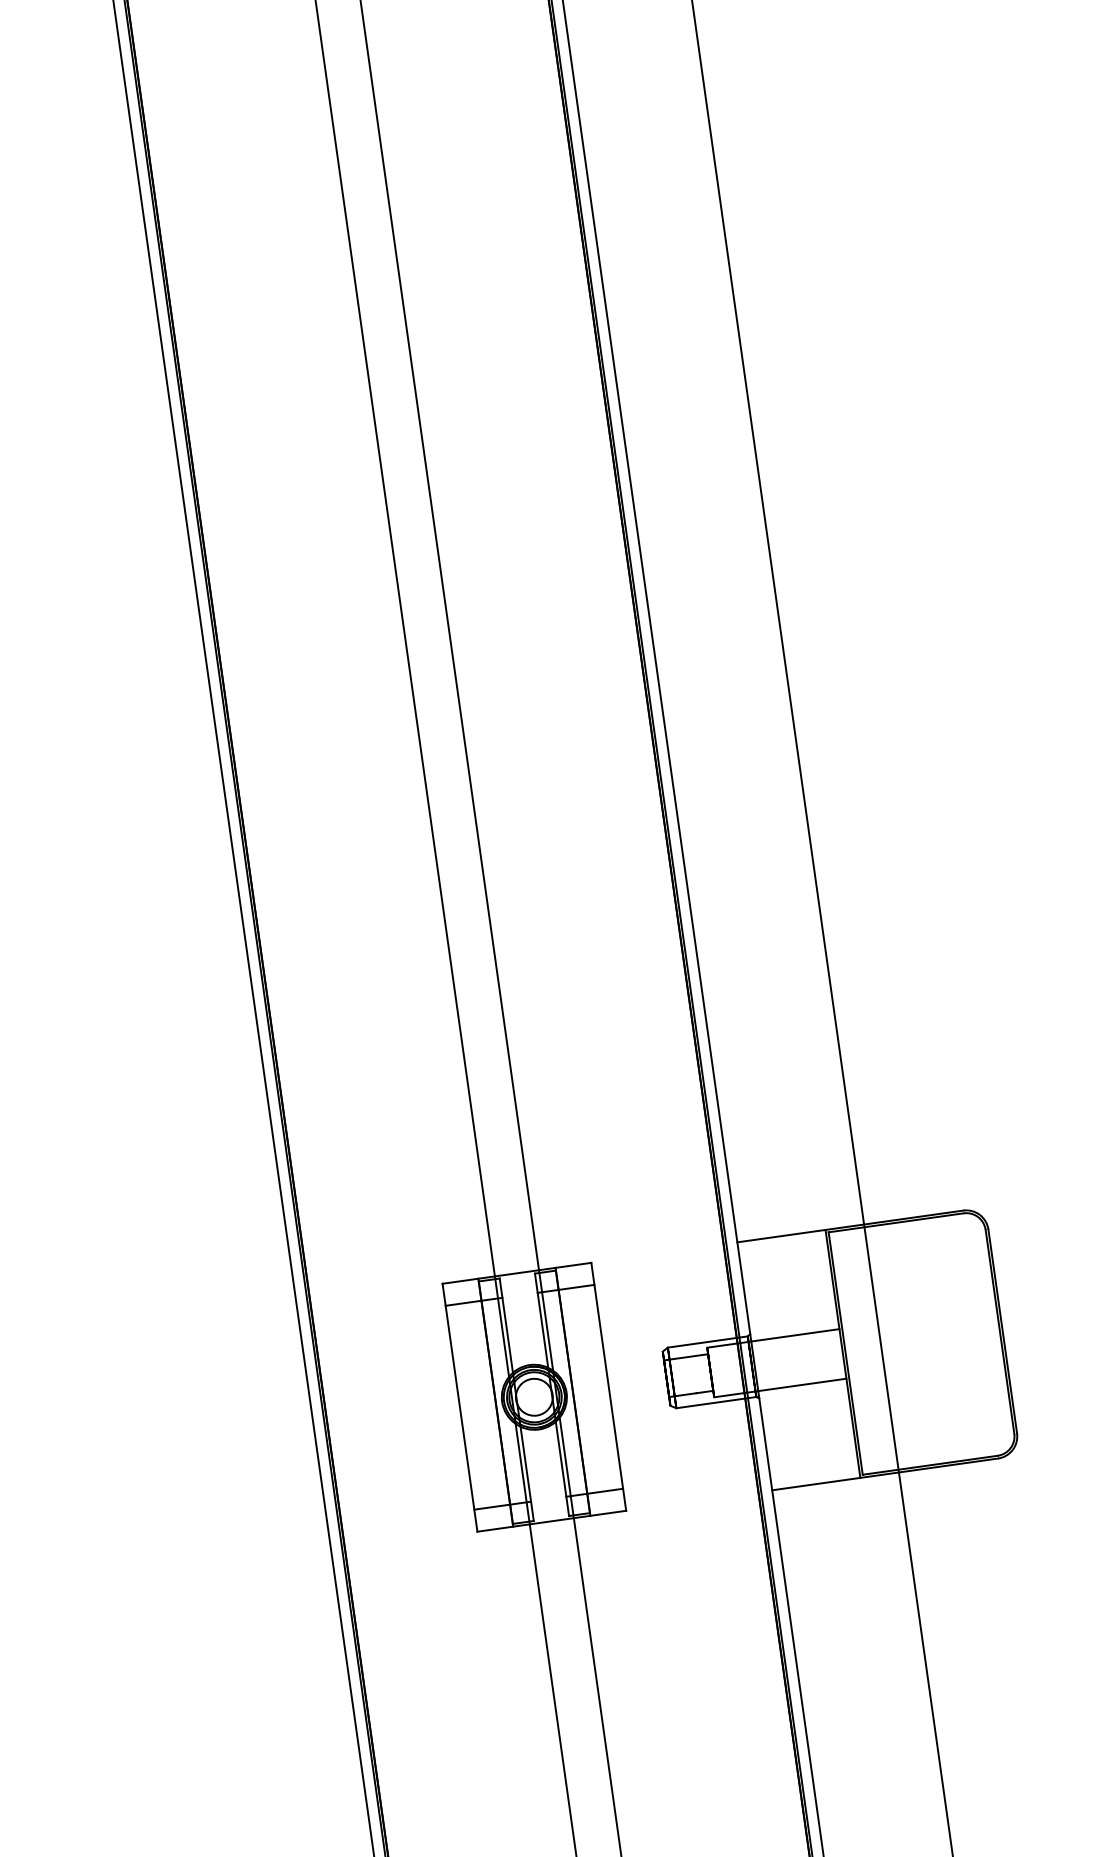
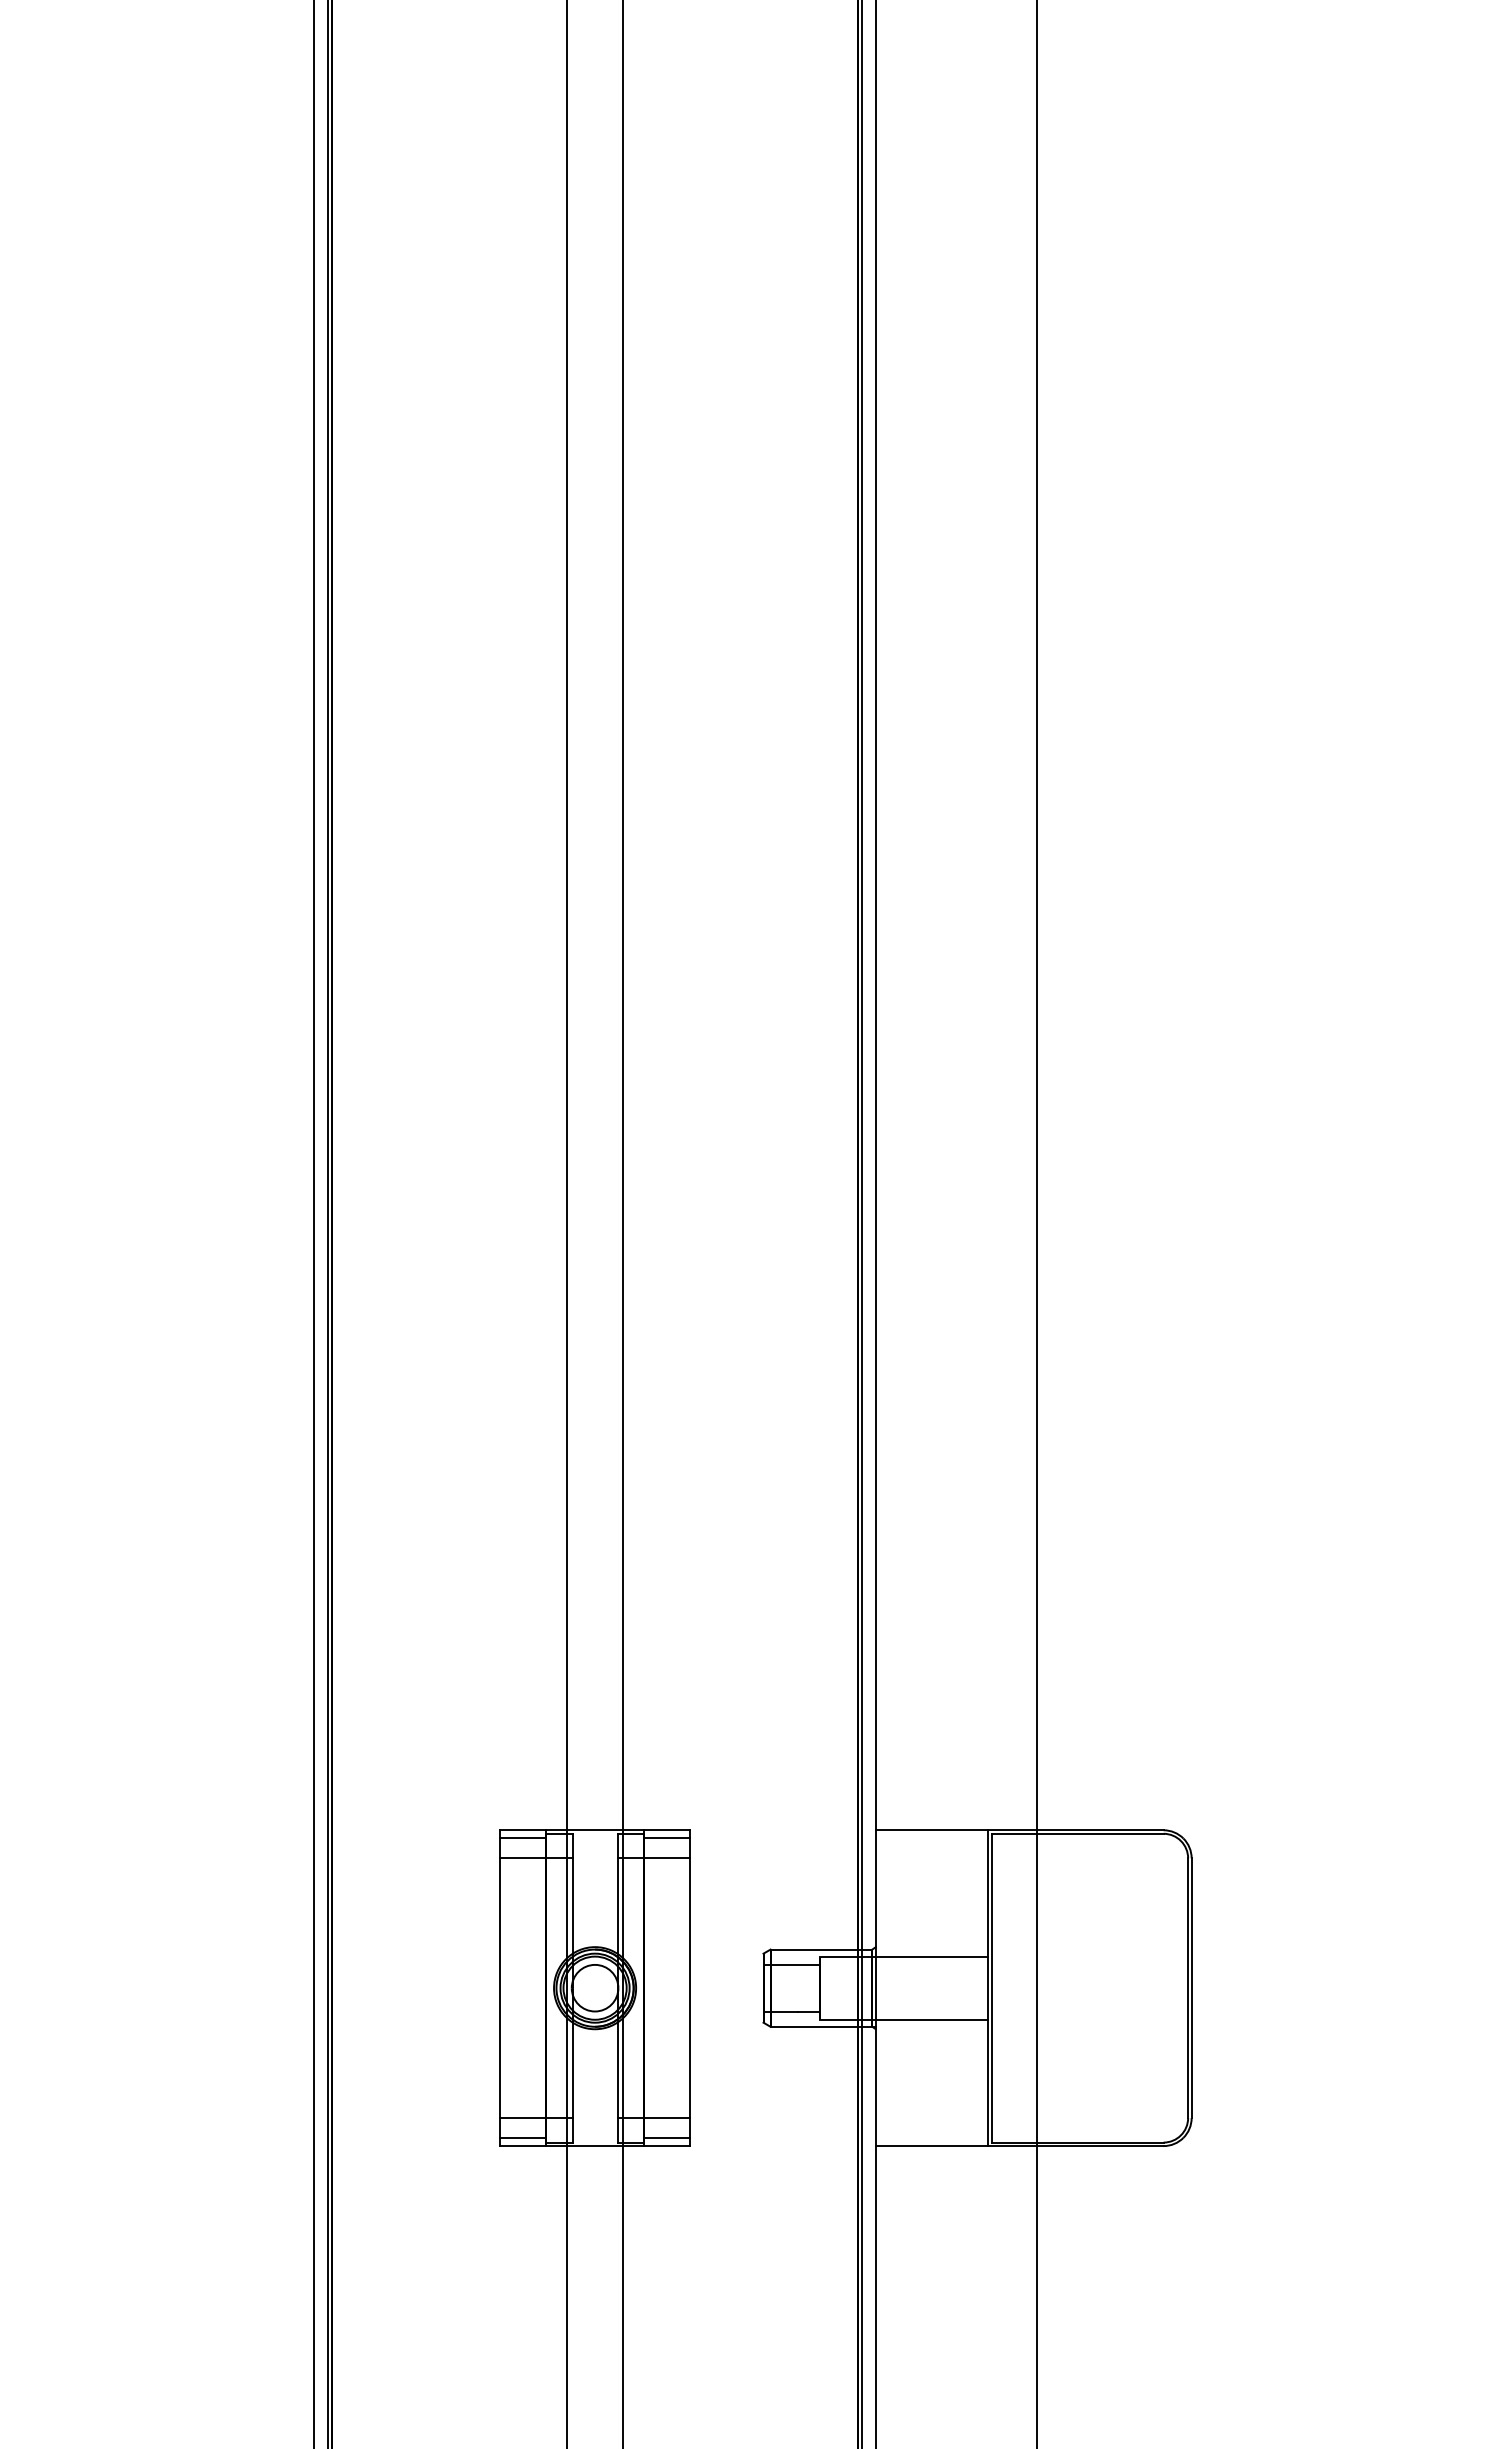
line: (573, 1271) -> (666, 1838), added
line: (460, 1287) -> (522, 1838), added
line: (606, 1506) -> (666, 2137), added
line: (493, 1522) -> (522, 2137), added

